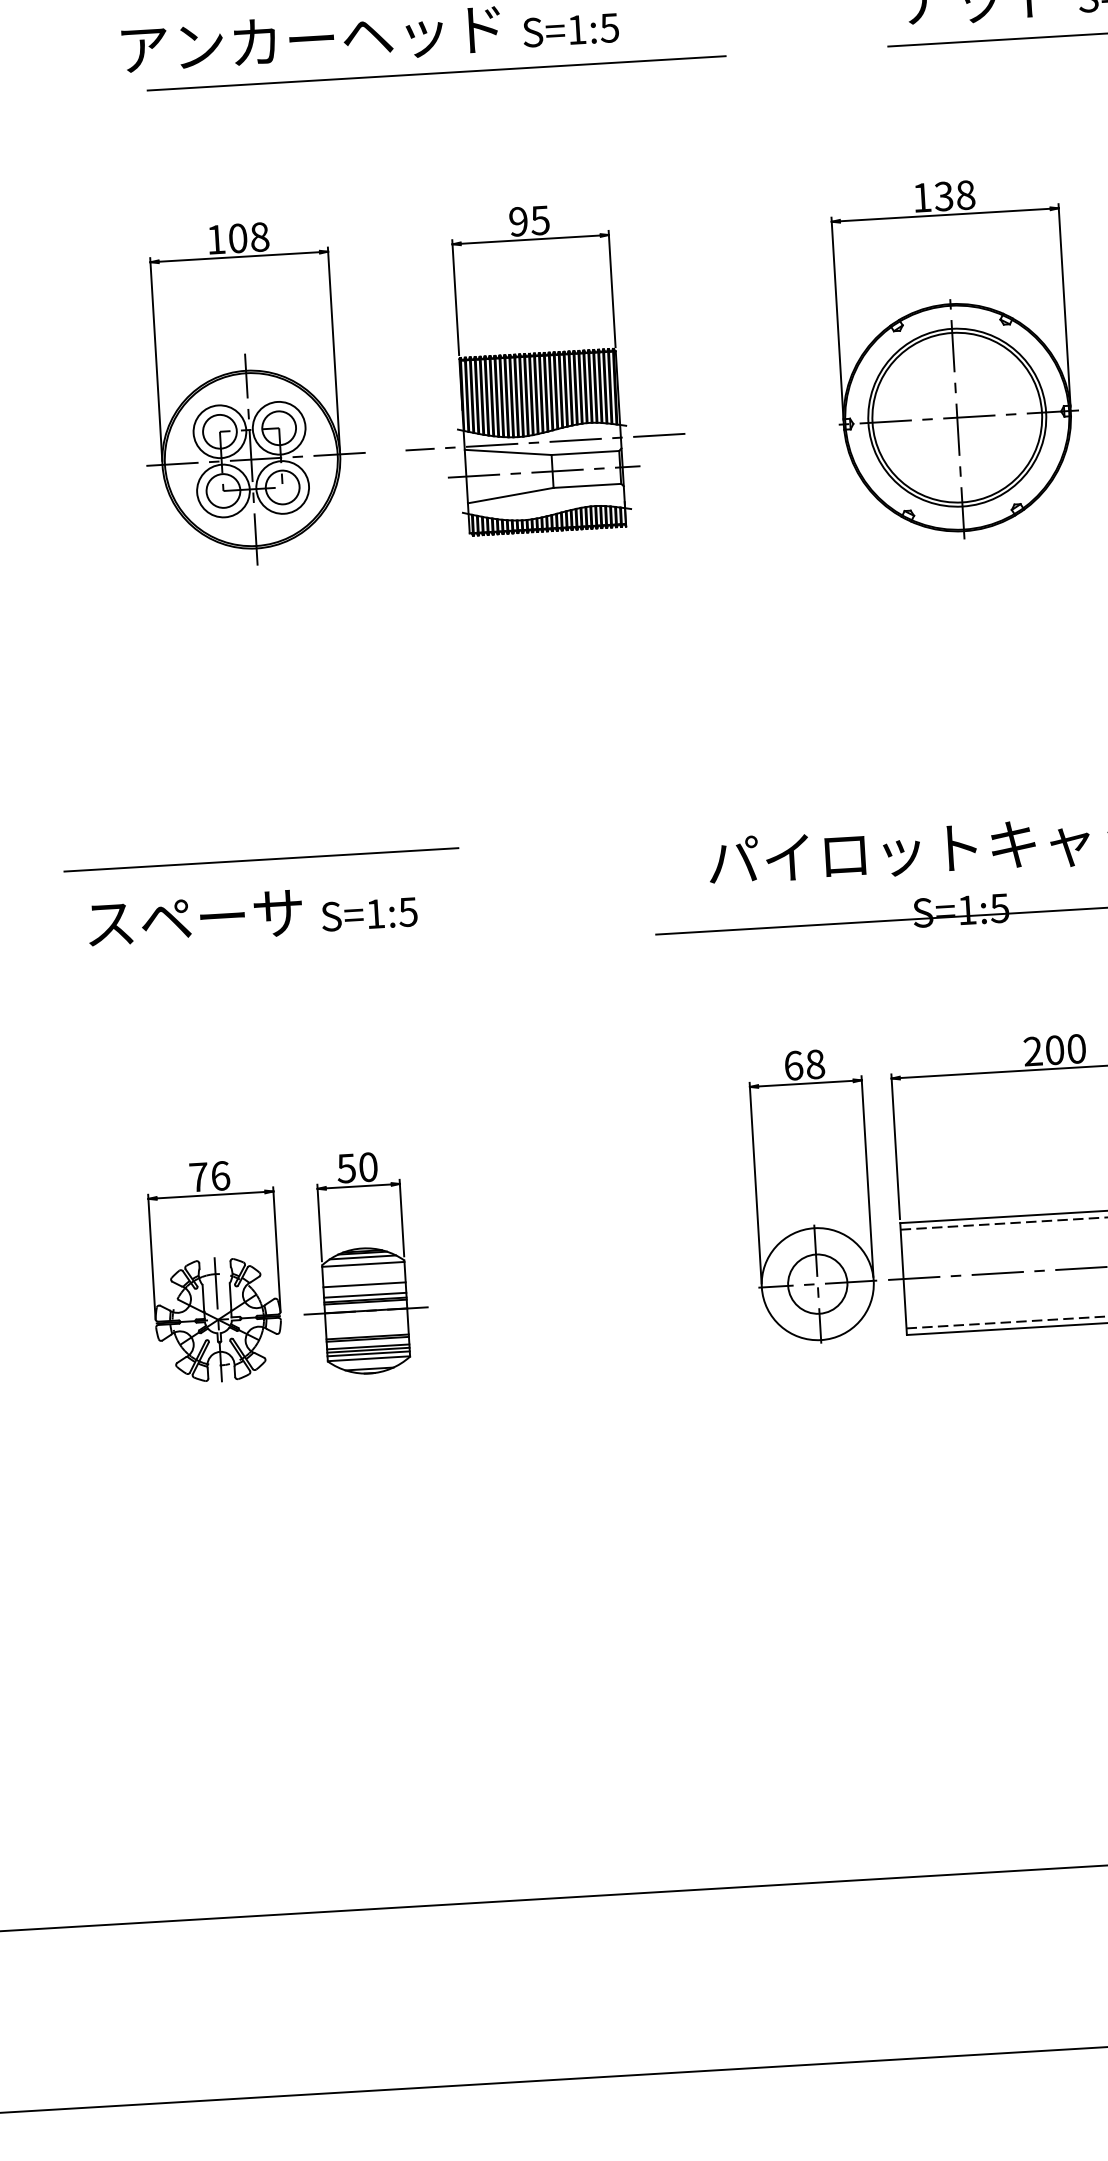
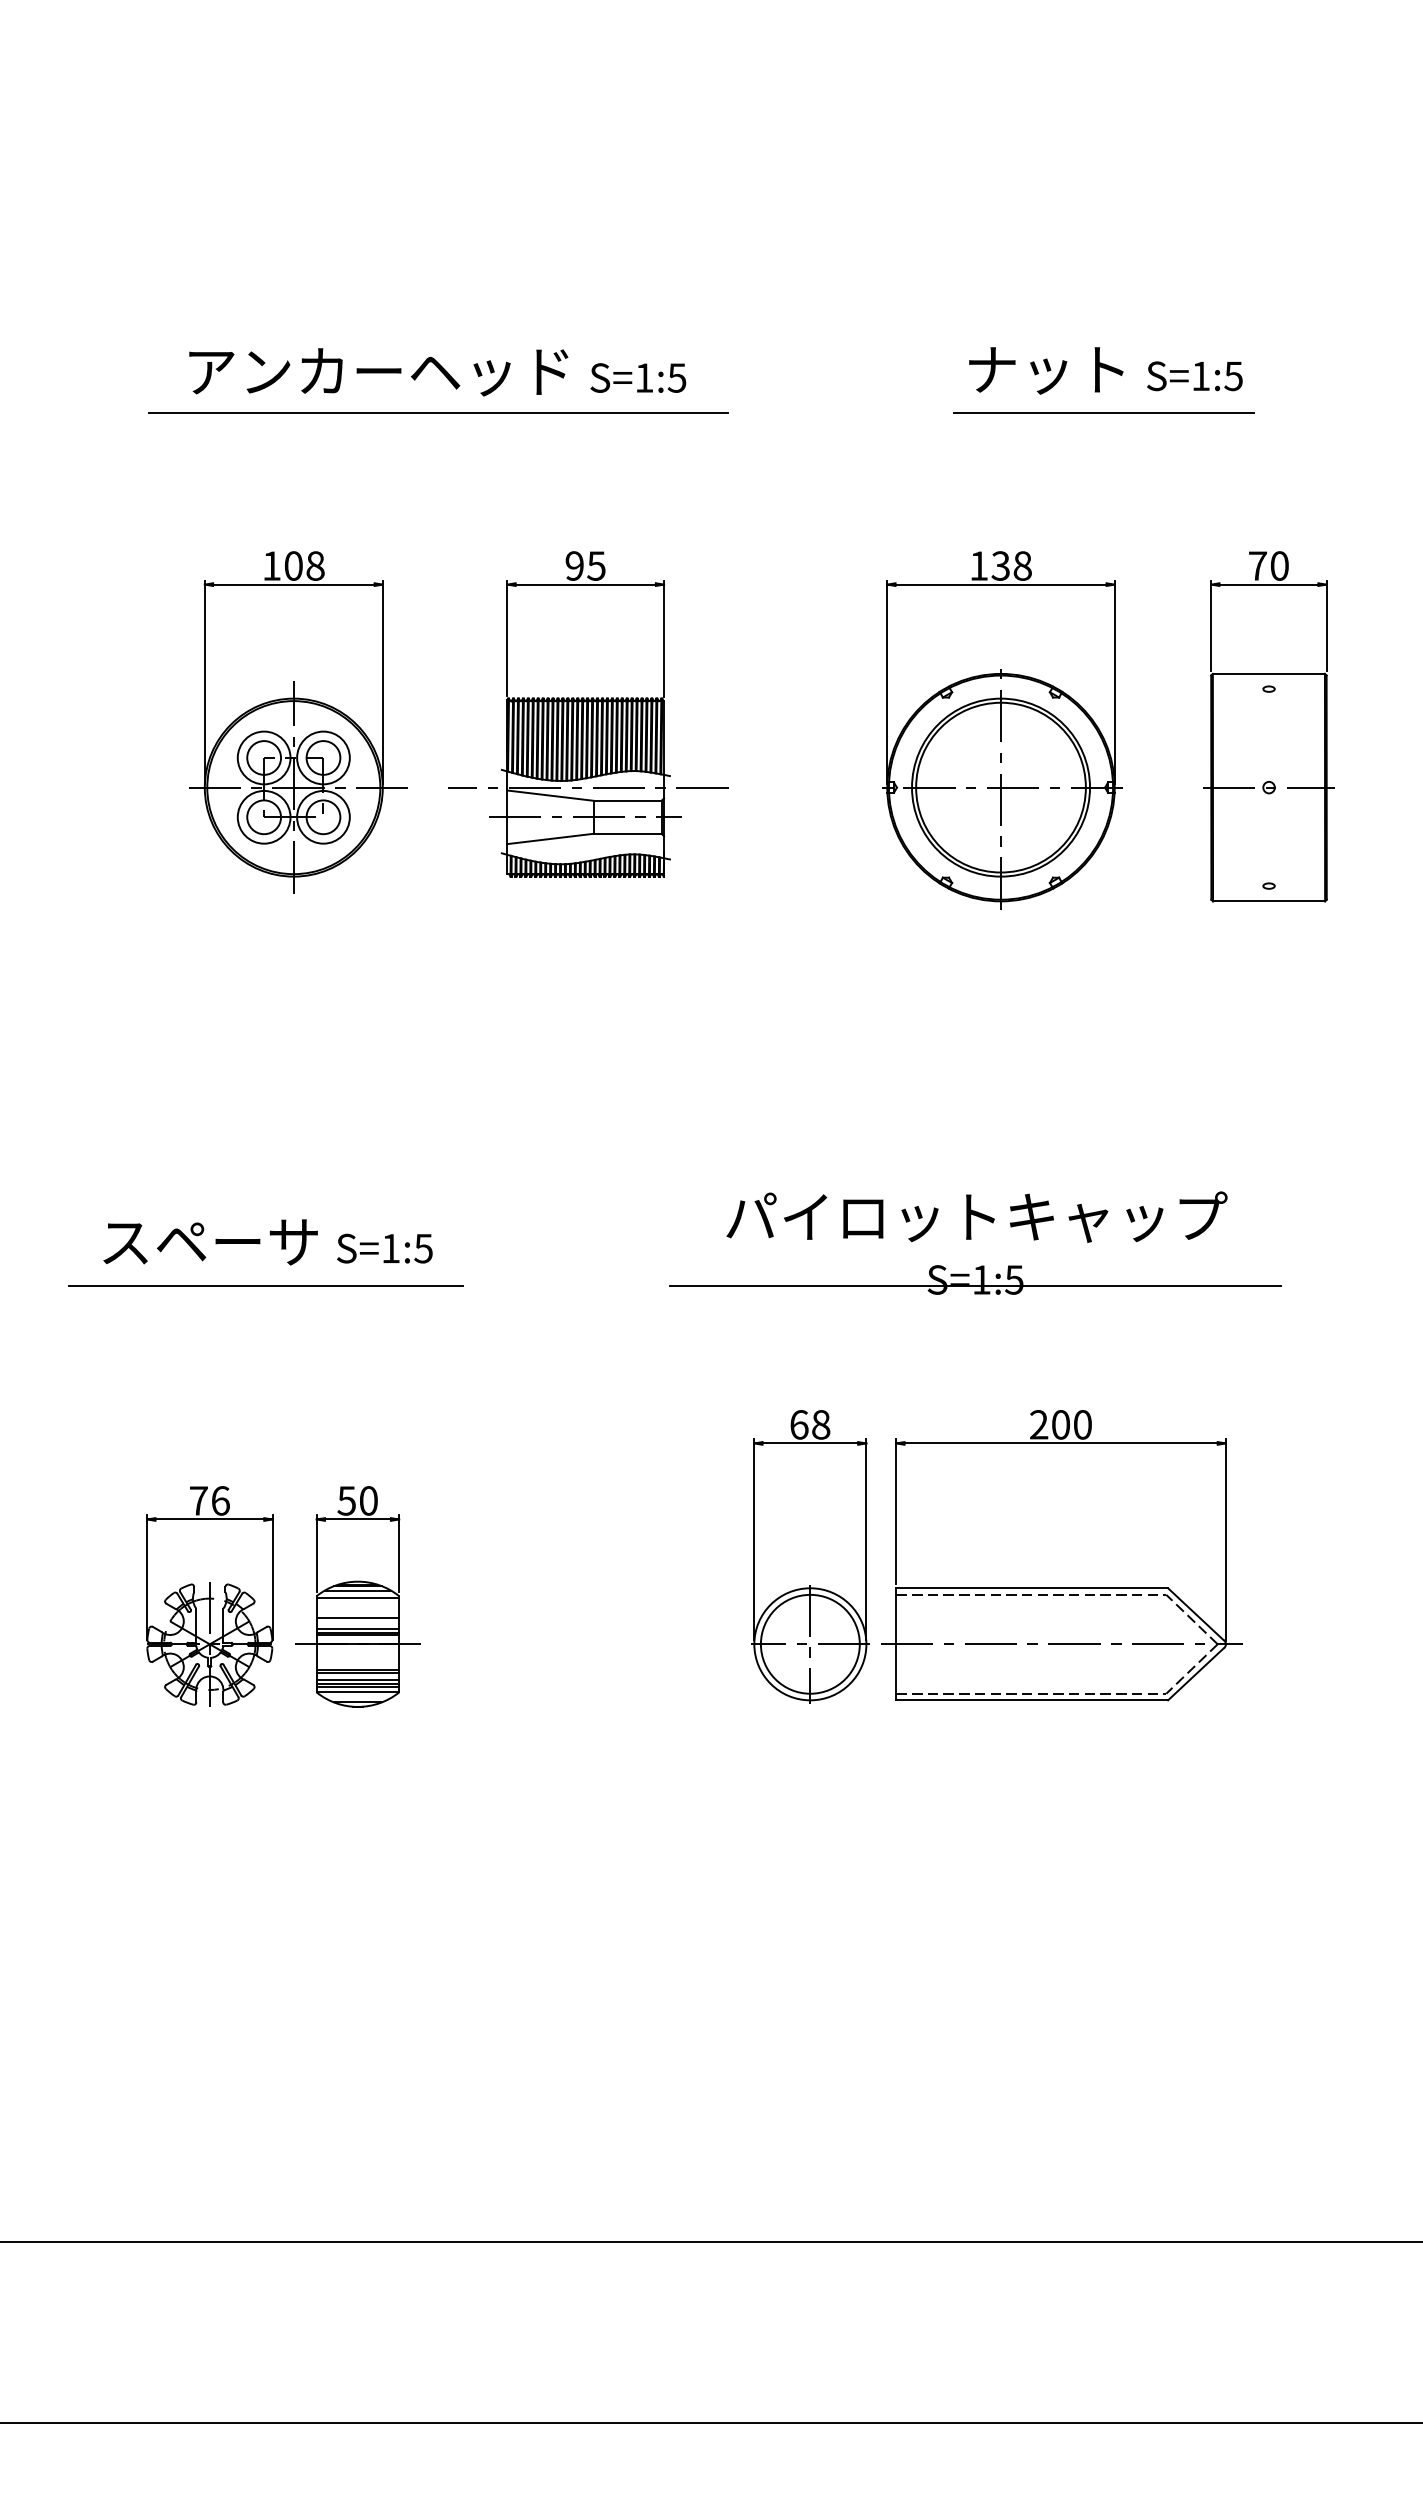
line: (436, 72) -> (438, 412), moved
line: (260, 859) -> (265, 1285), moved
circle: (816, 1283) -> (809, 1643), size x1.67

